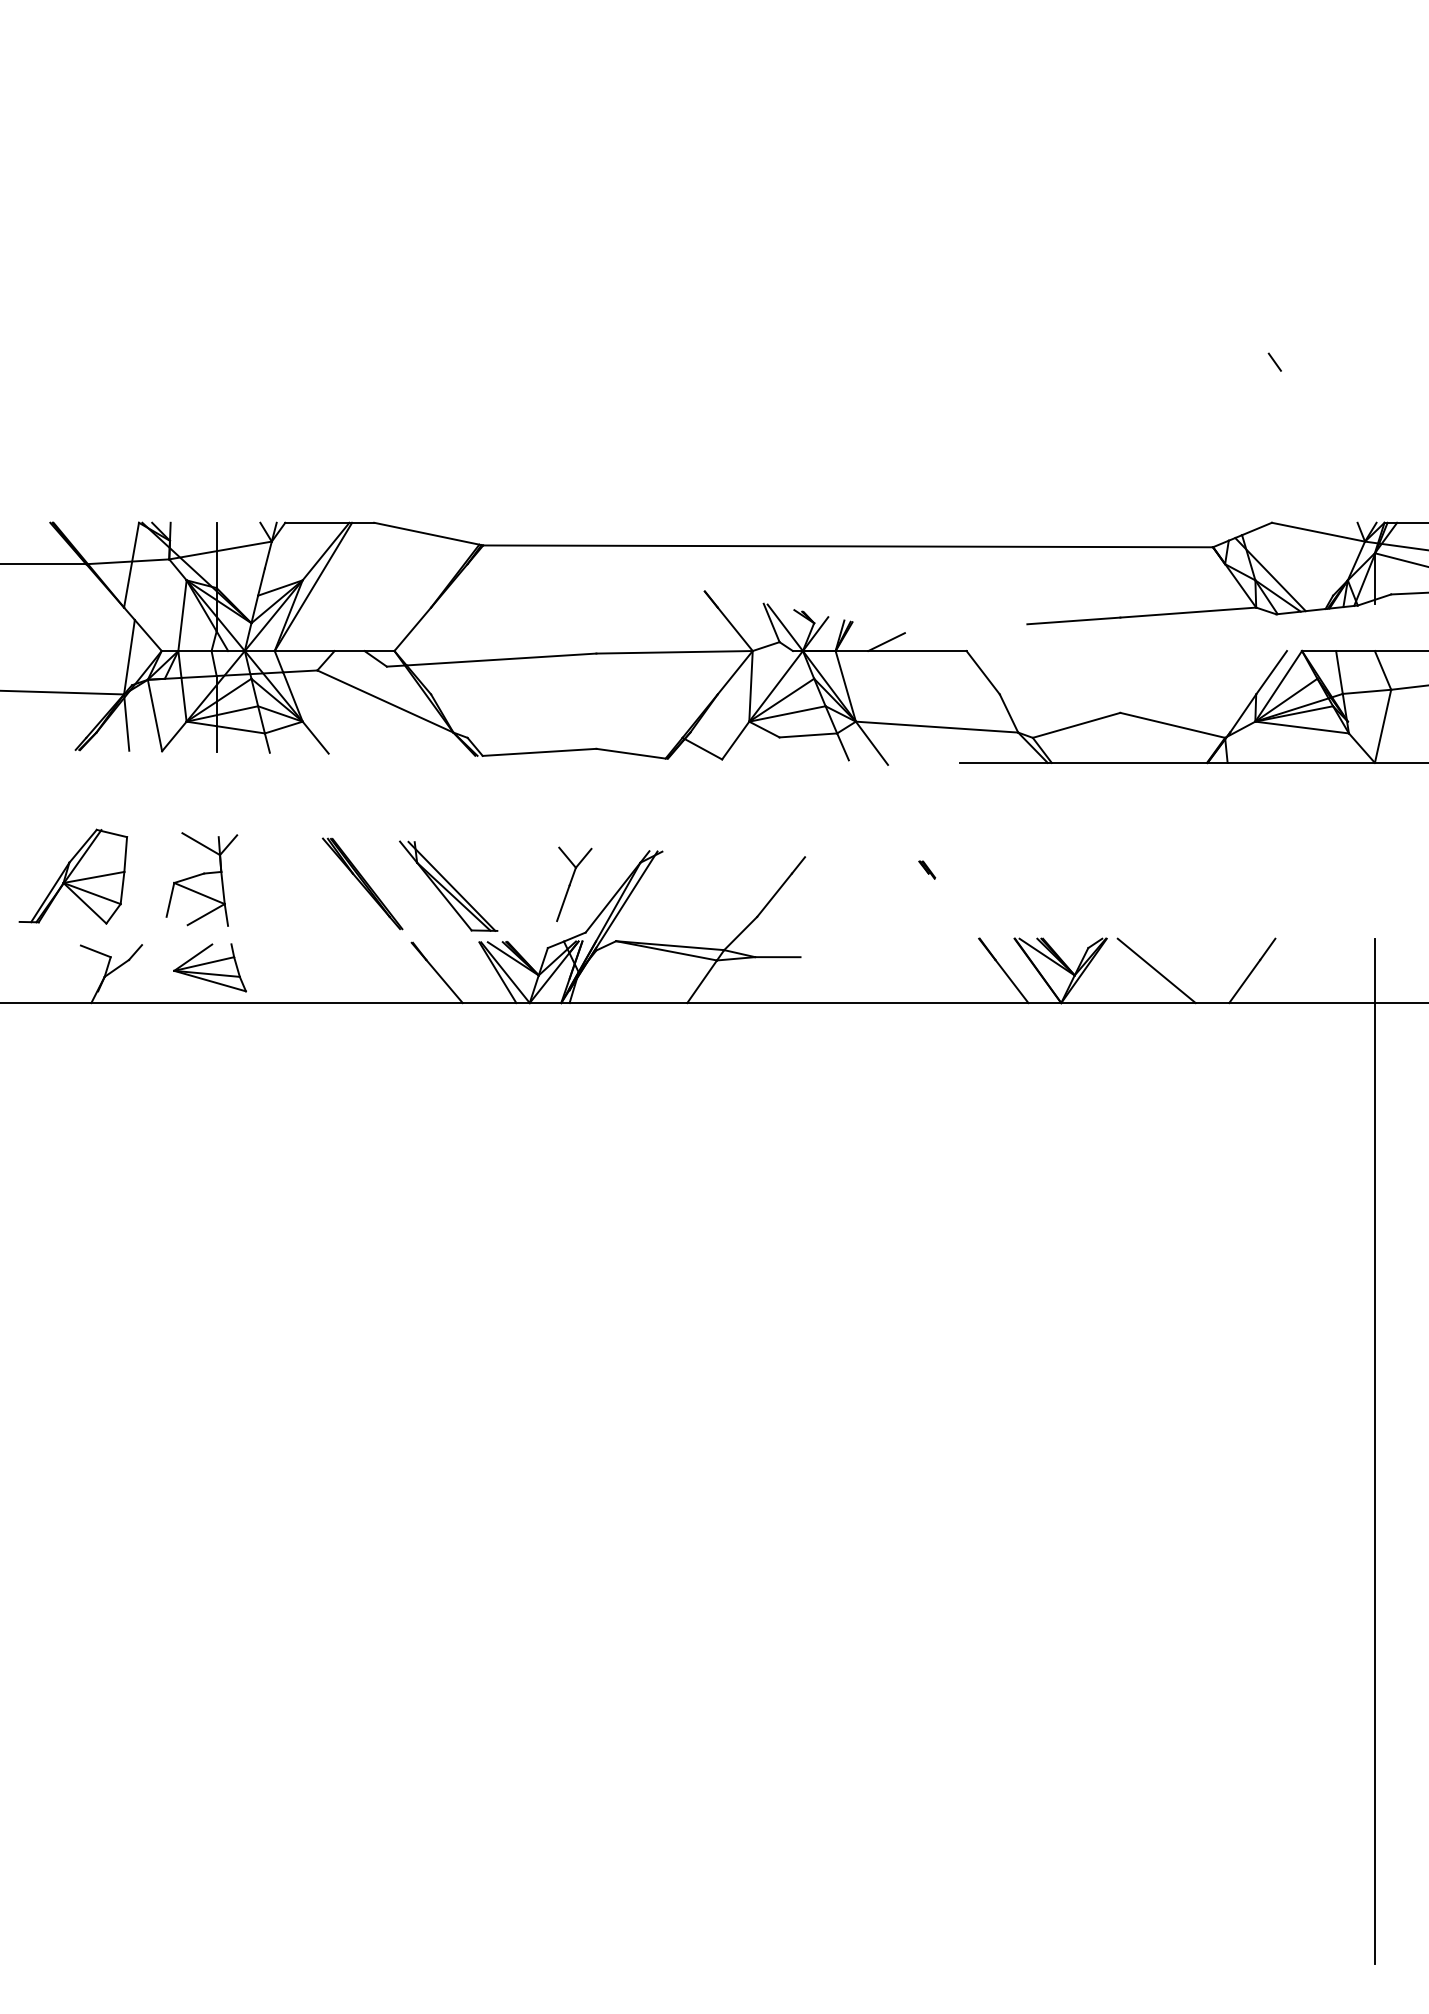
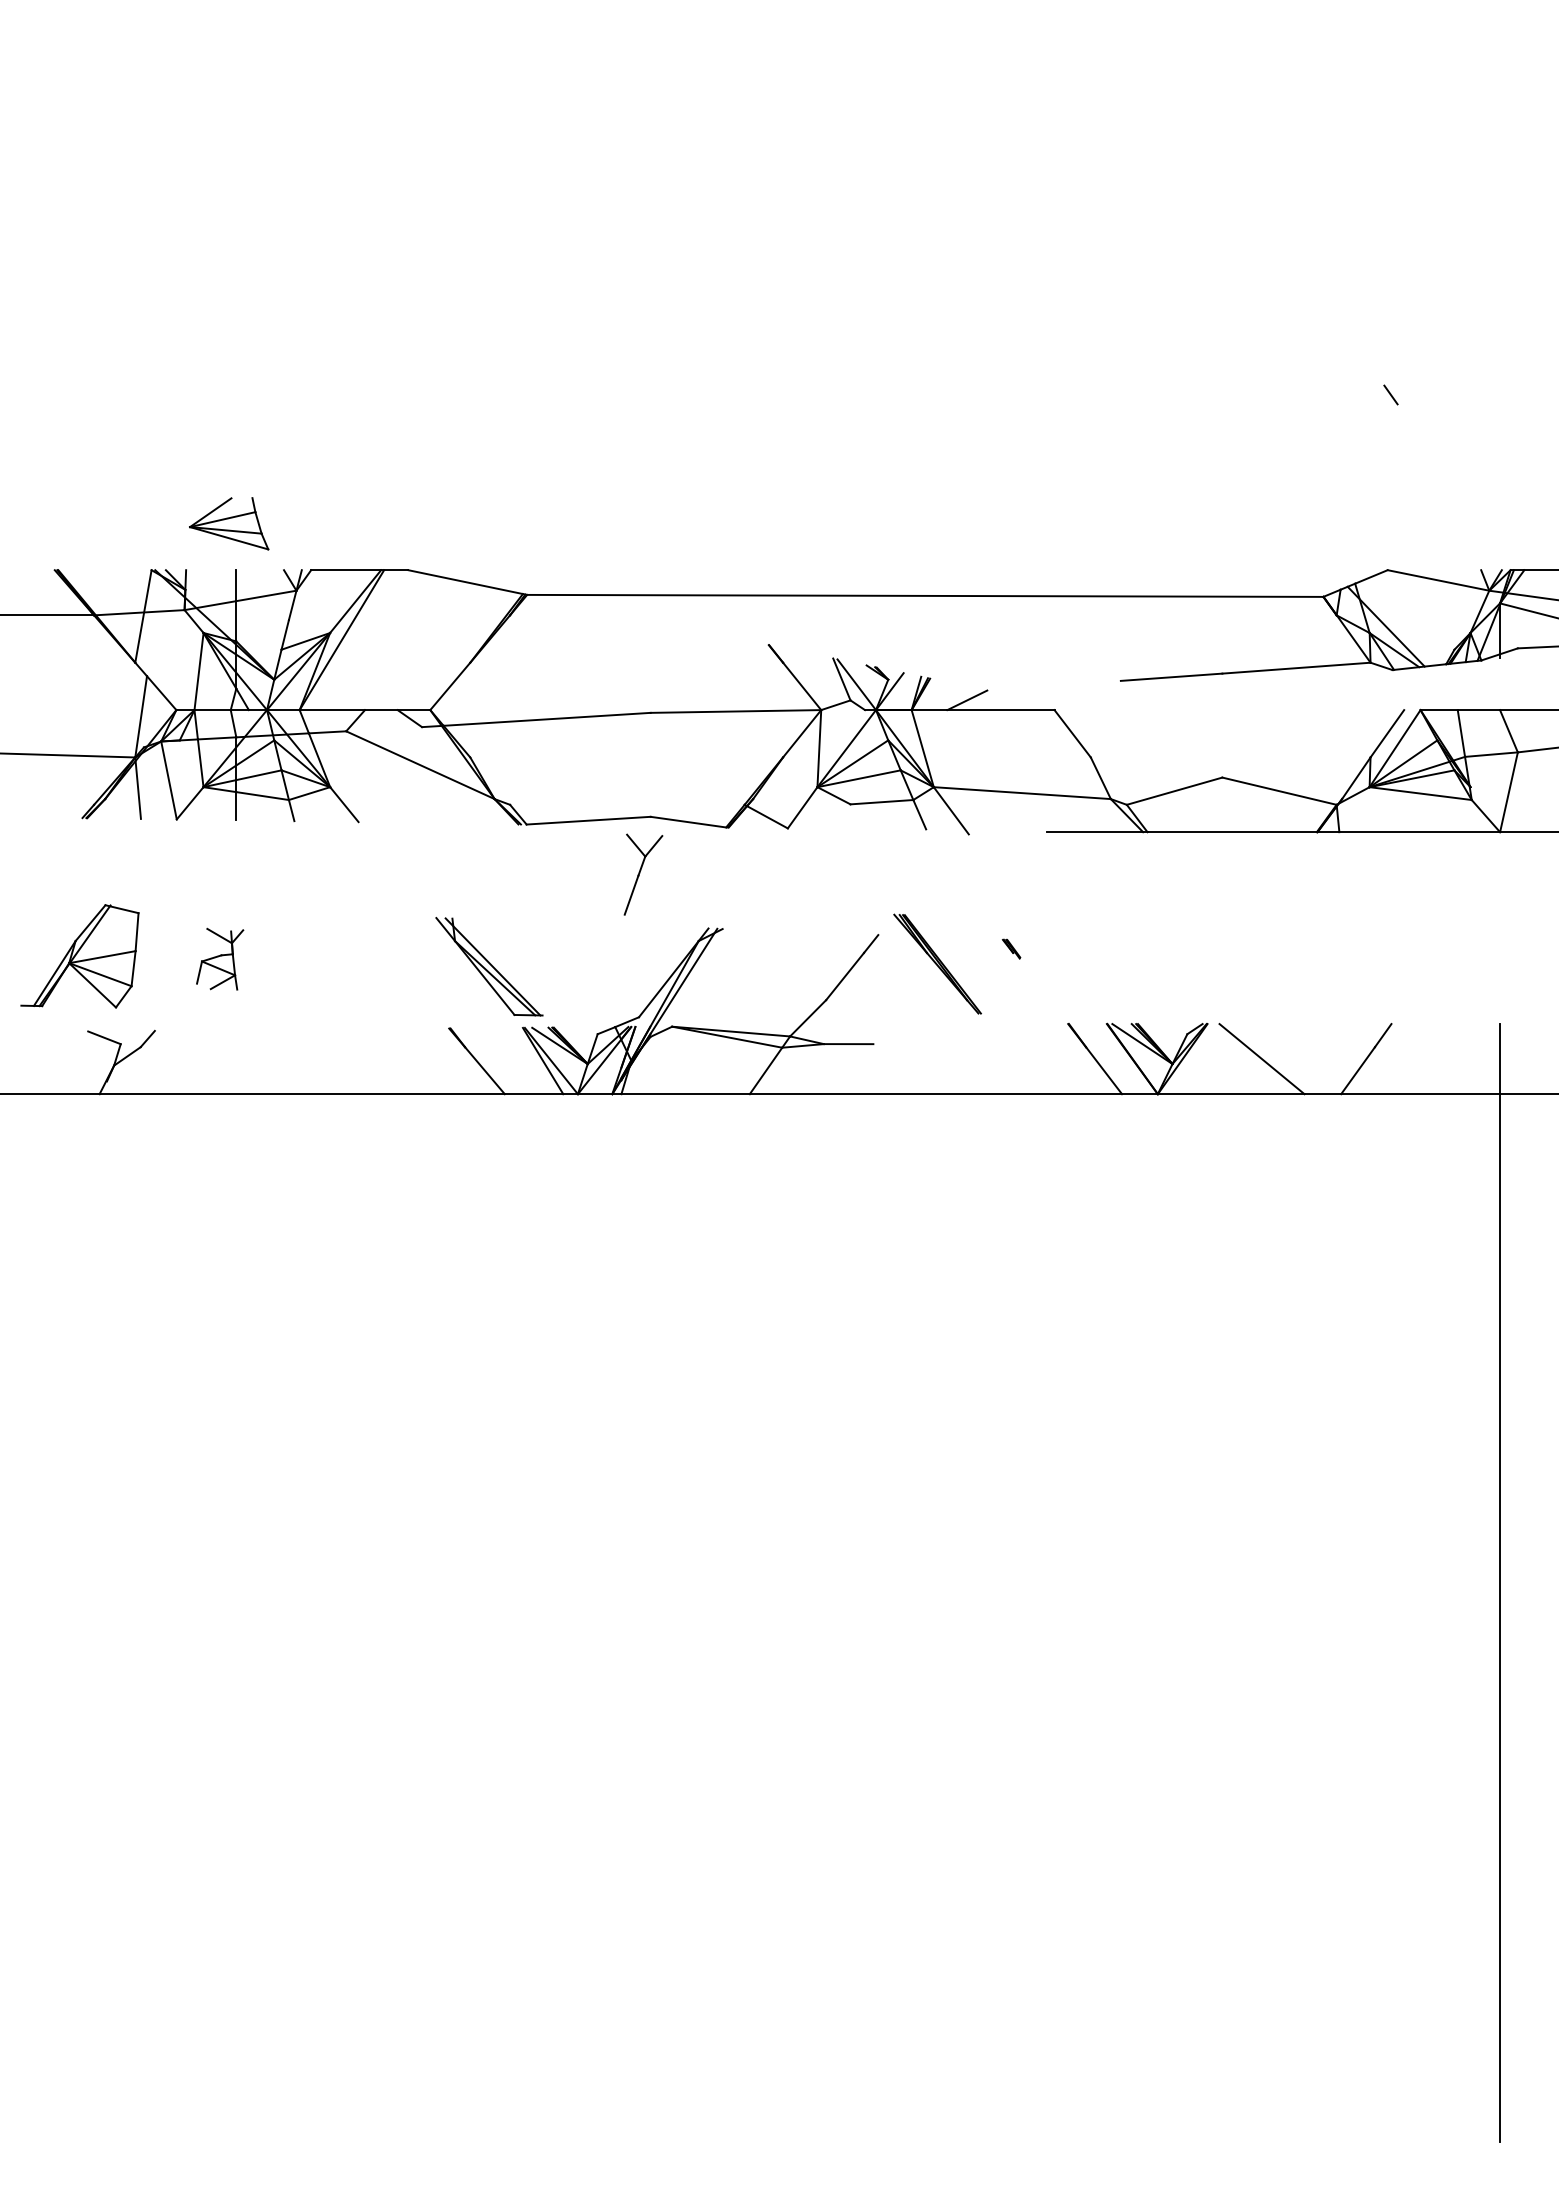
part: (201, 878) -> (219, 958), size x0.6
part: (362, 883) -> (937, 963), moved
part: (574, 884) -> (643, 874), moved
part: (210, 967) -> (229, 523), moved

